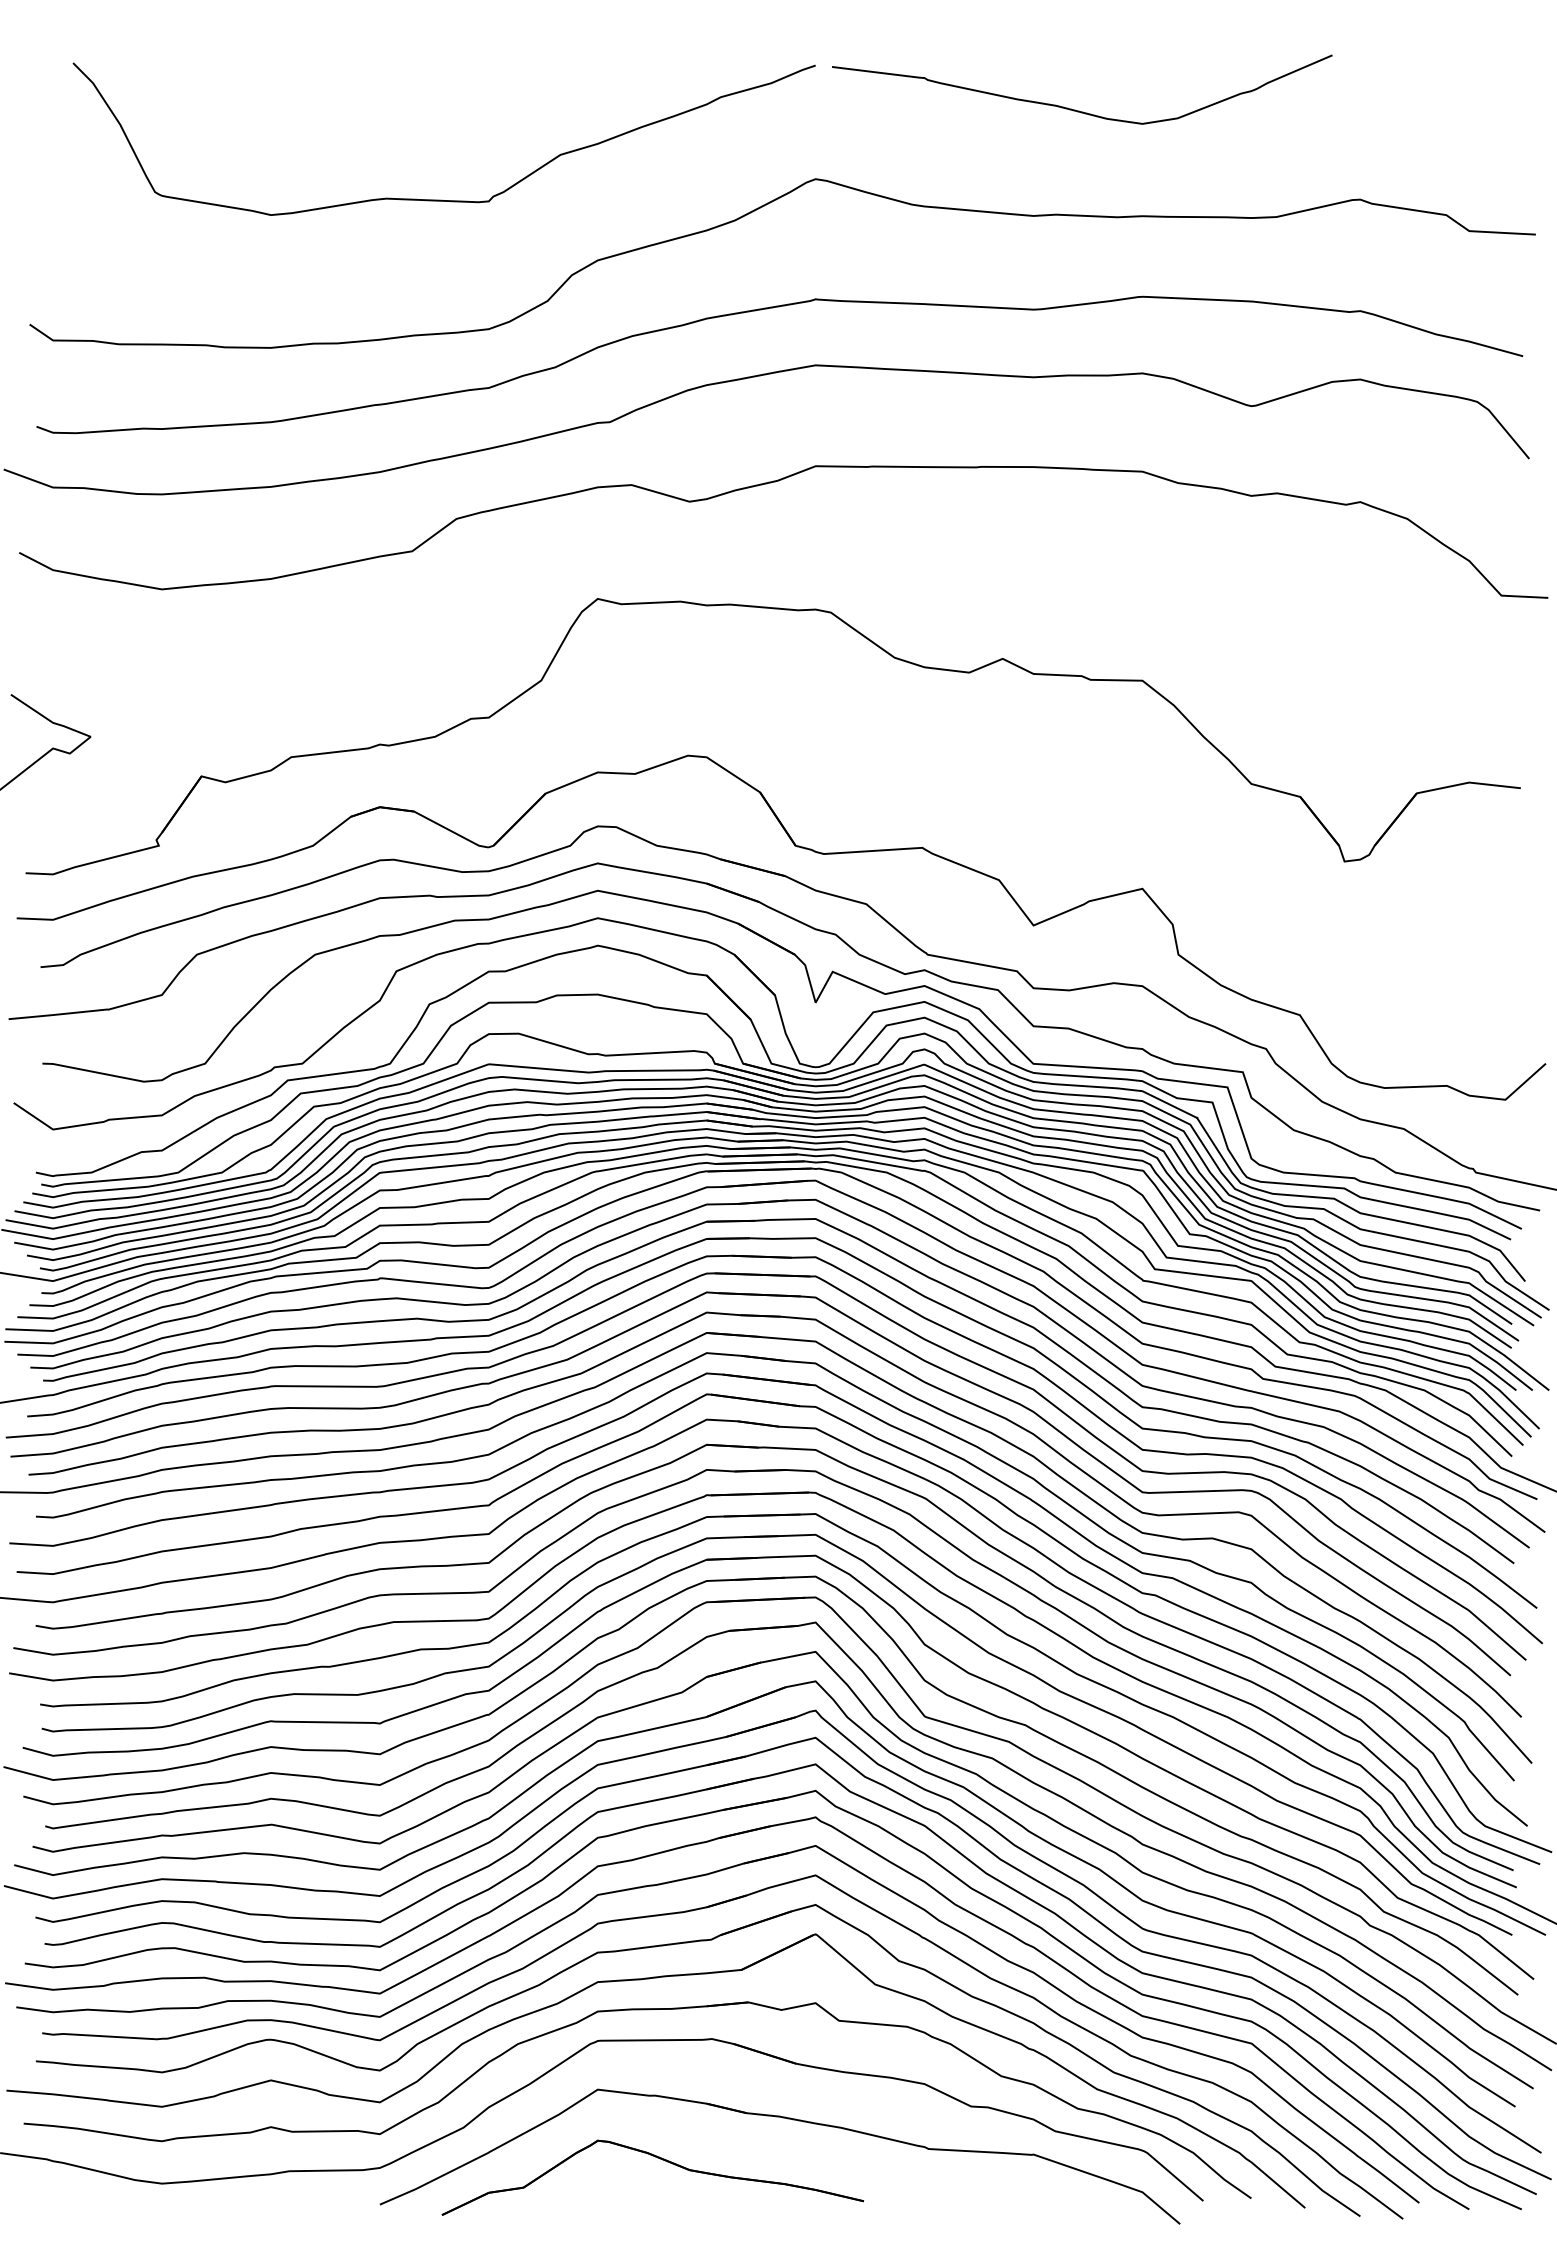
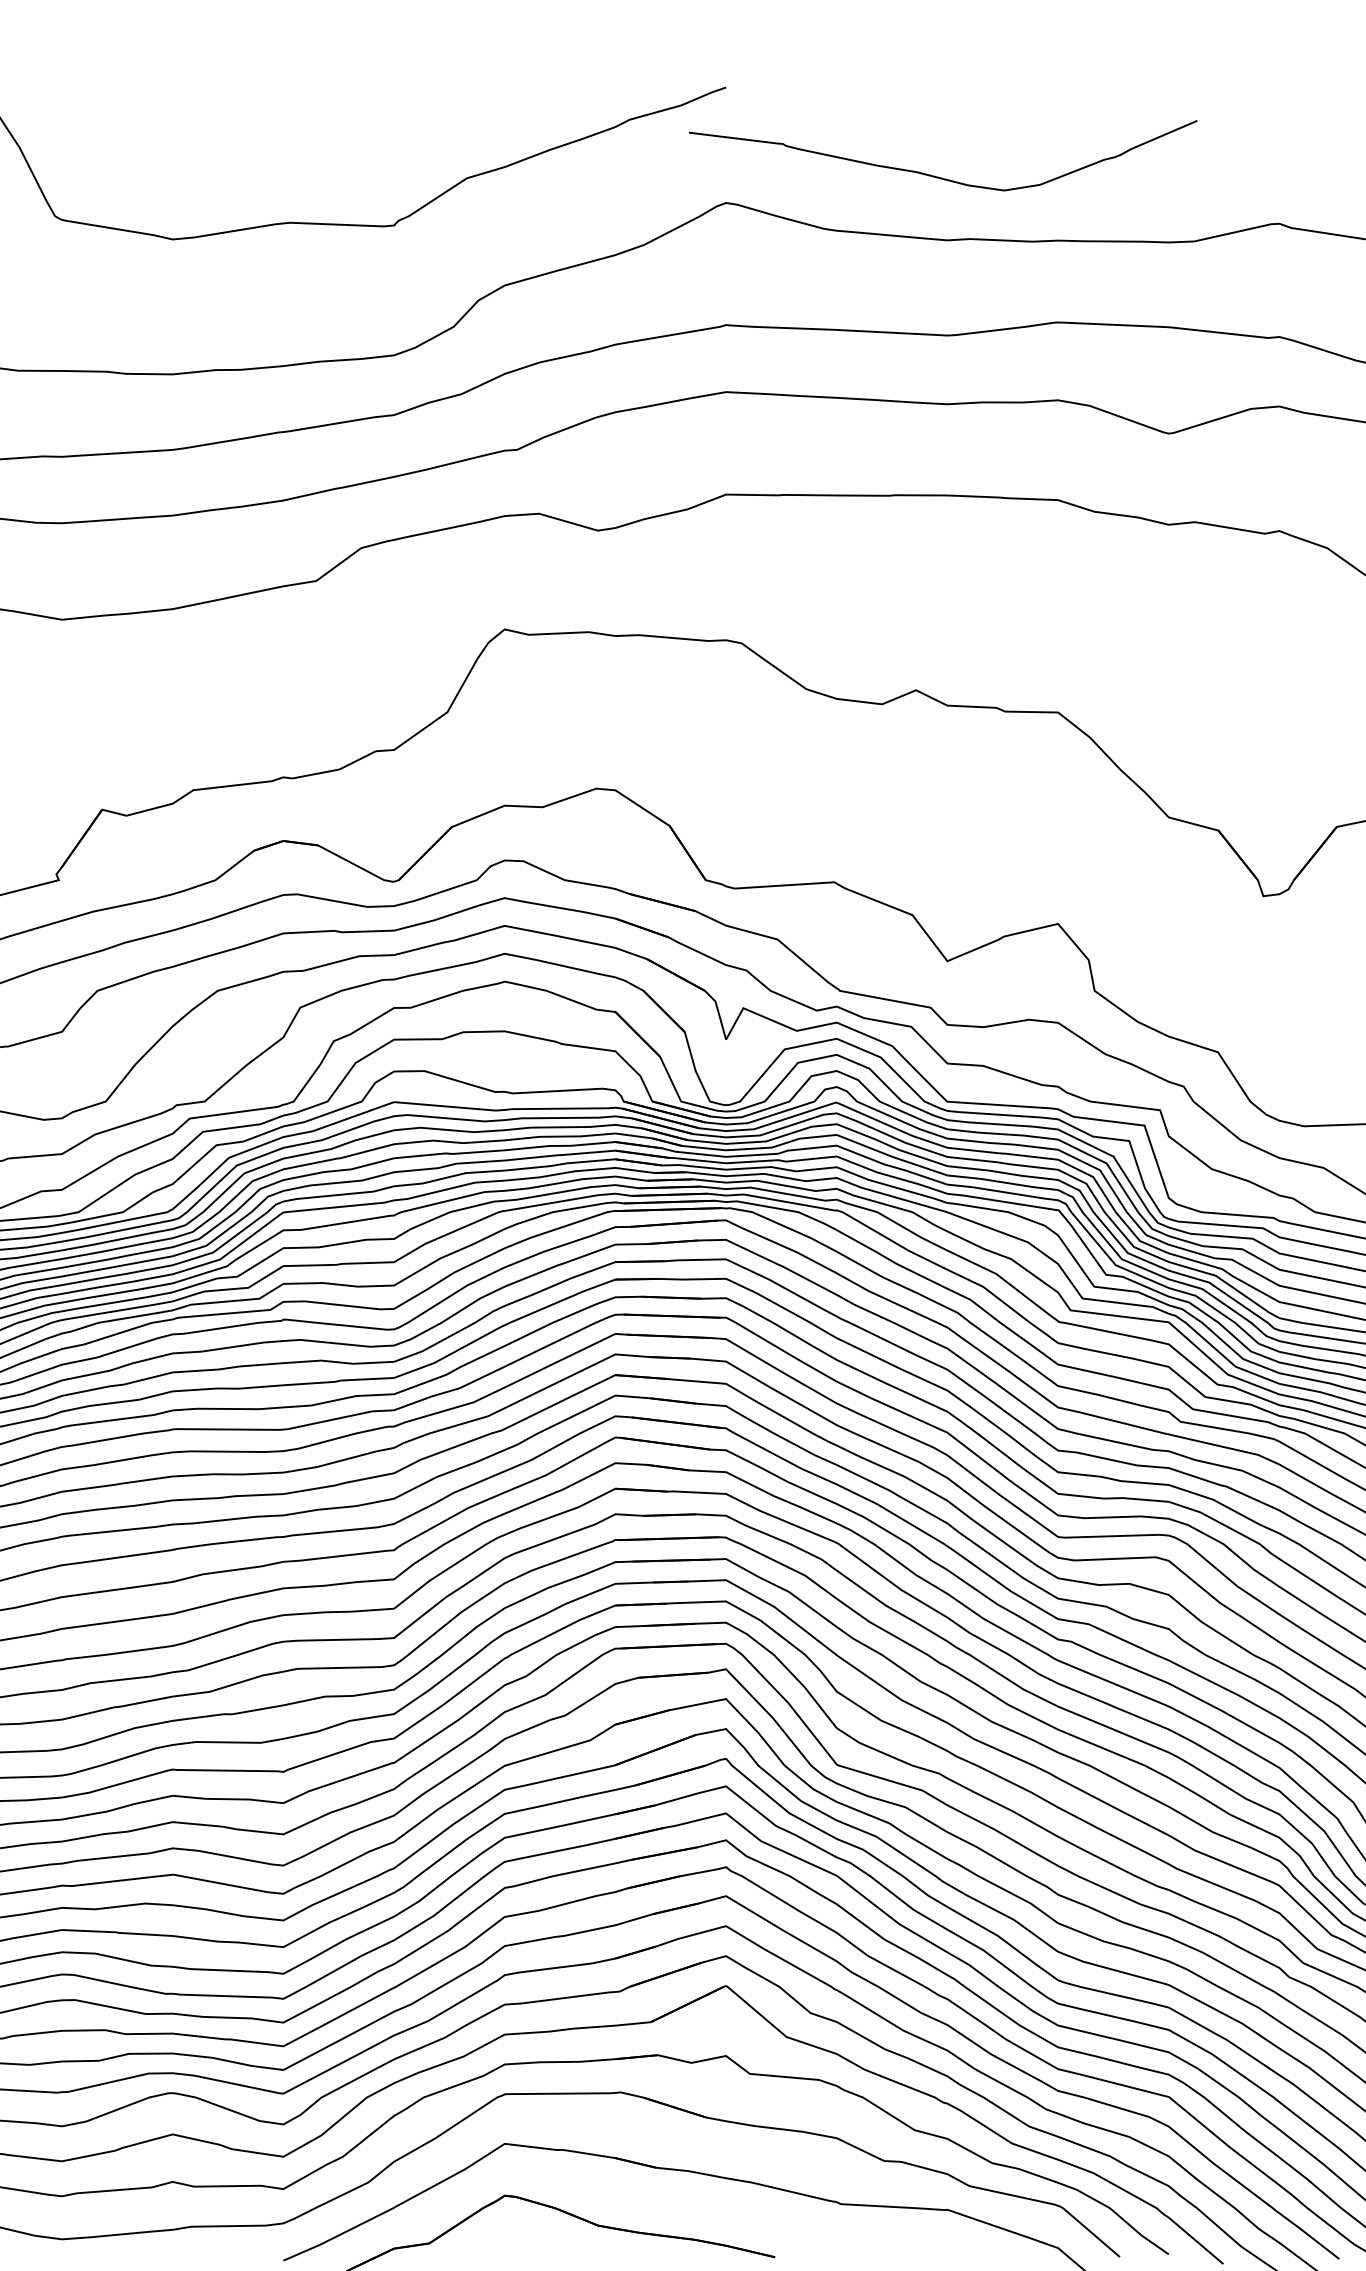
curve: (1075, 109) -> (936, 175), moved

